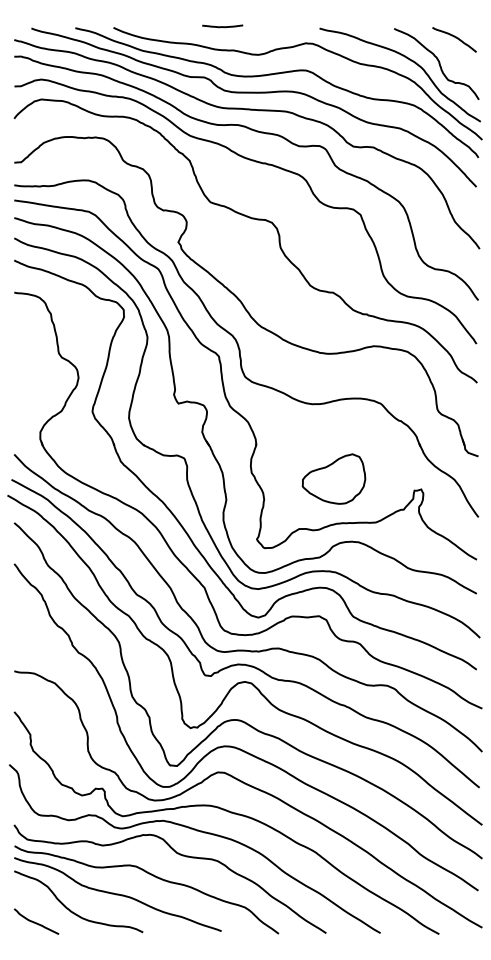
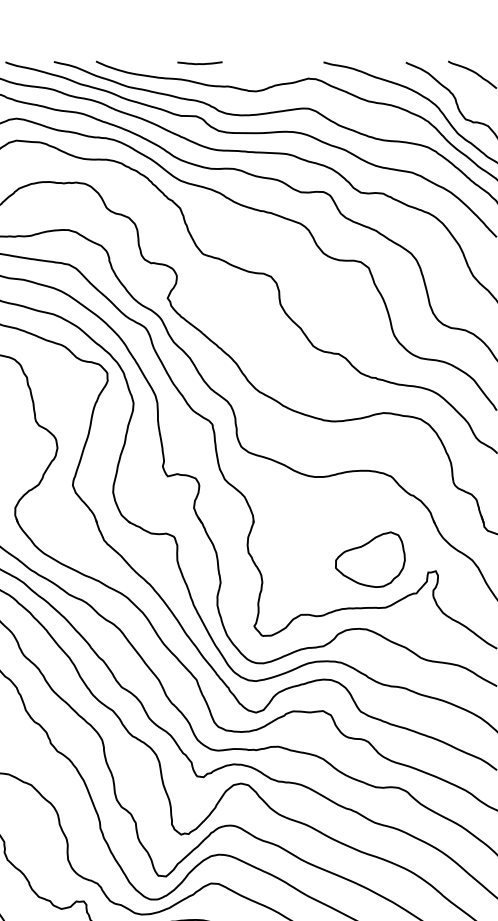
curve: (222, 26) -> (199, 63), moved
part: (333, 478) -> (369, 559), moved

